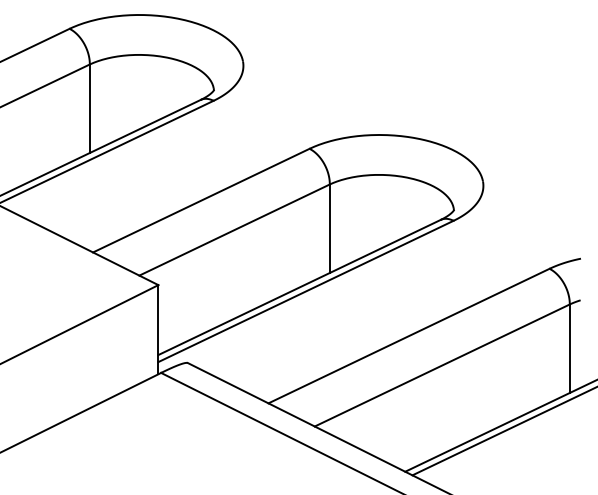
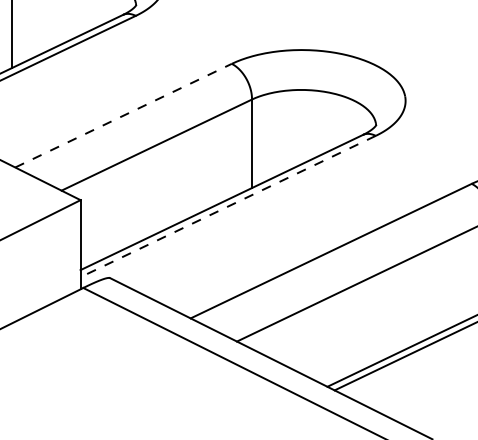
line: (201, 200) -> (123, 115), solid -> dashed
line: (305, 291) -> (227, 206), solid -> dashed

